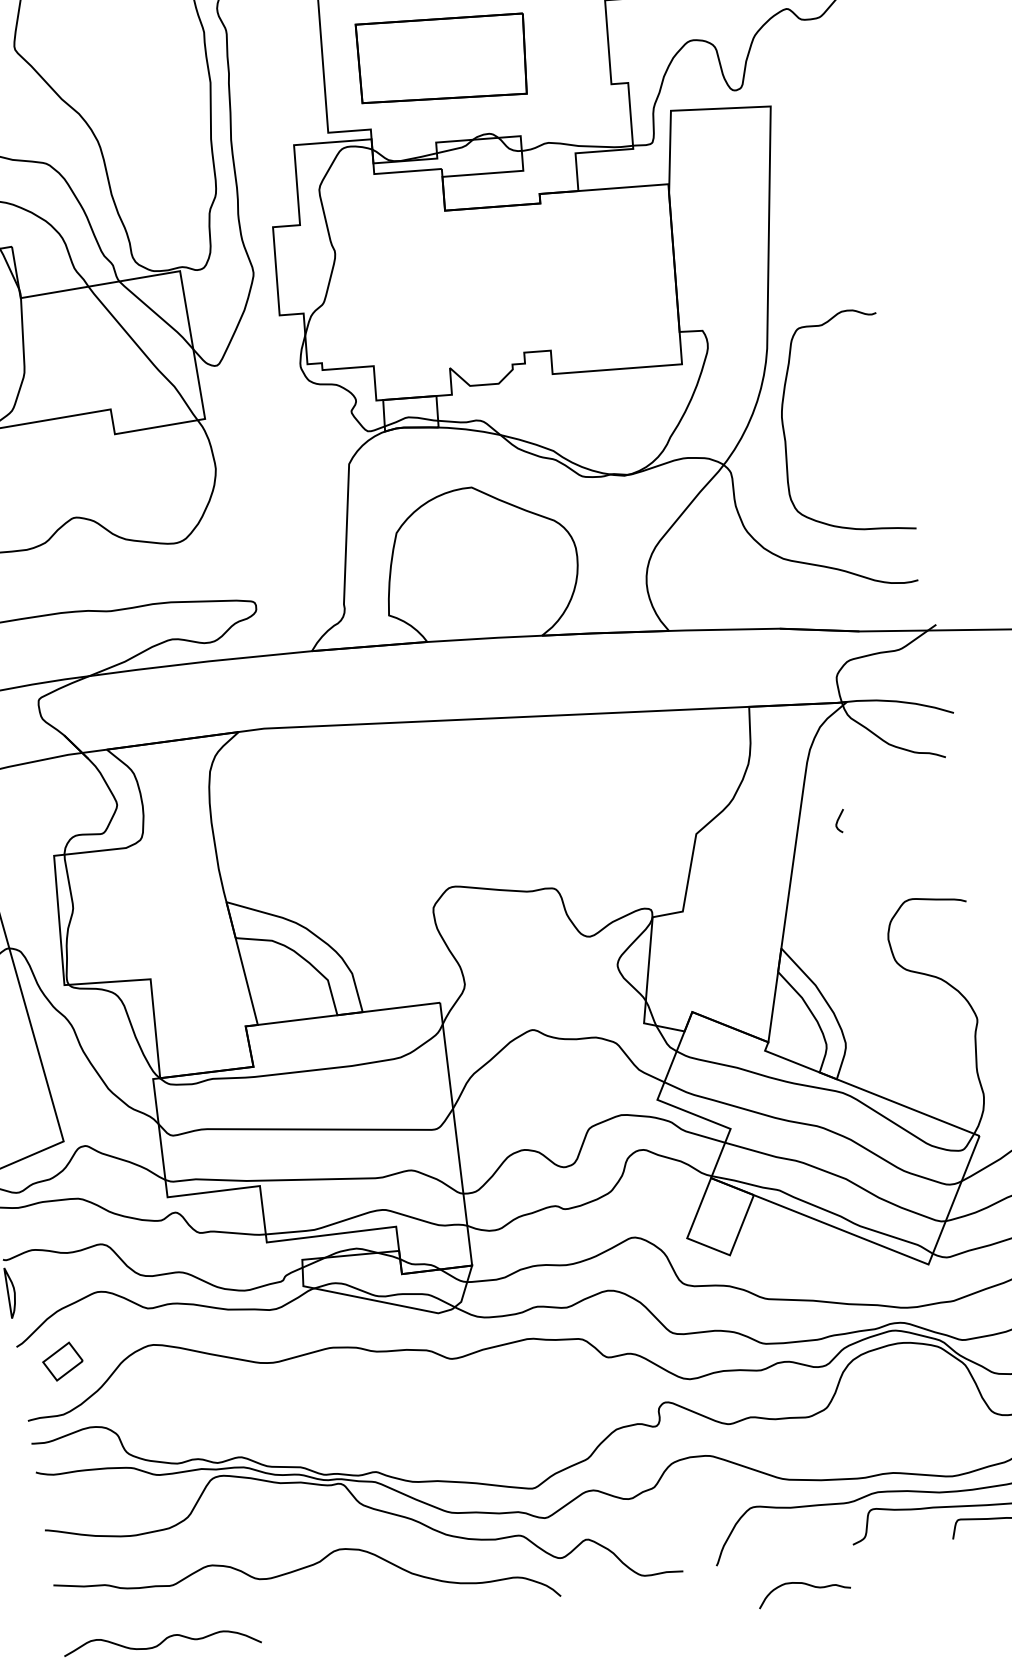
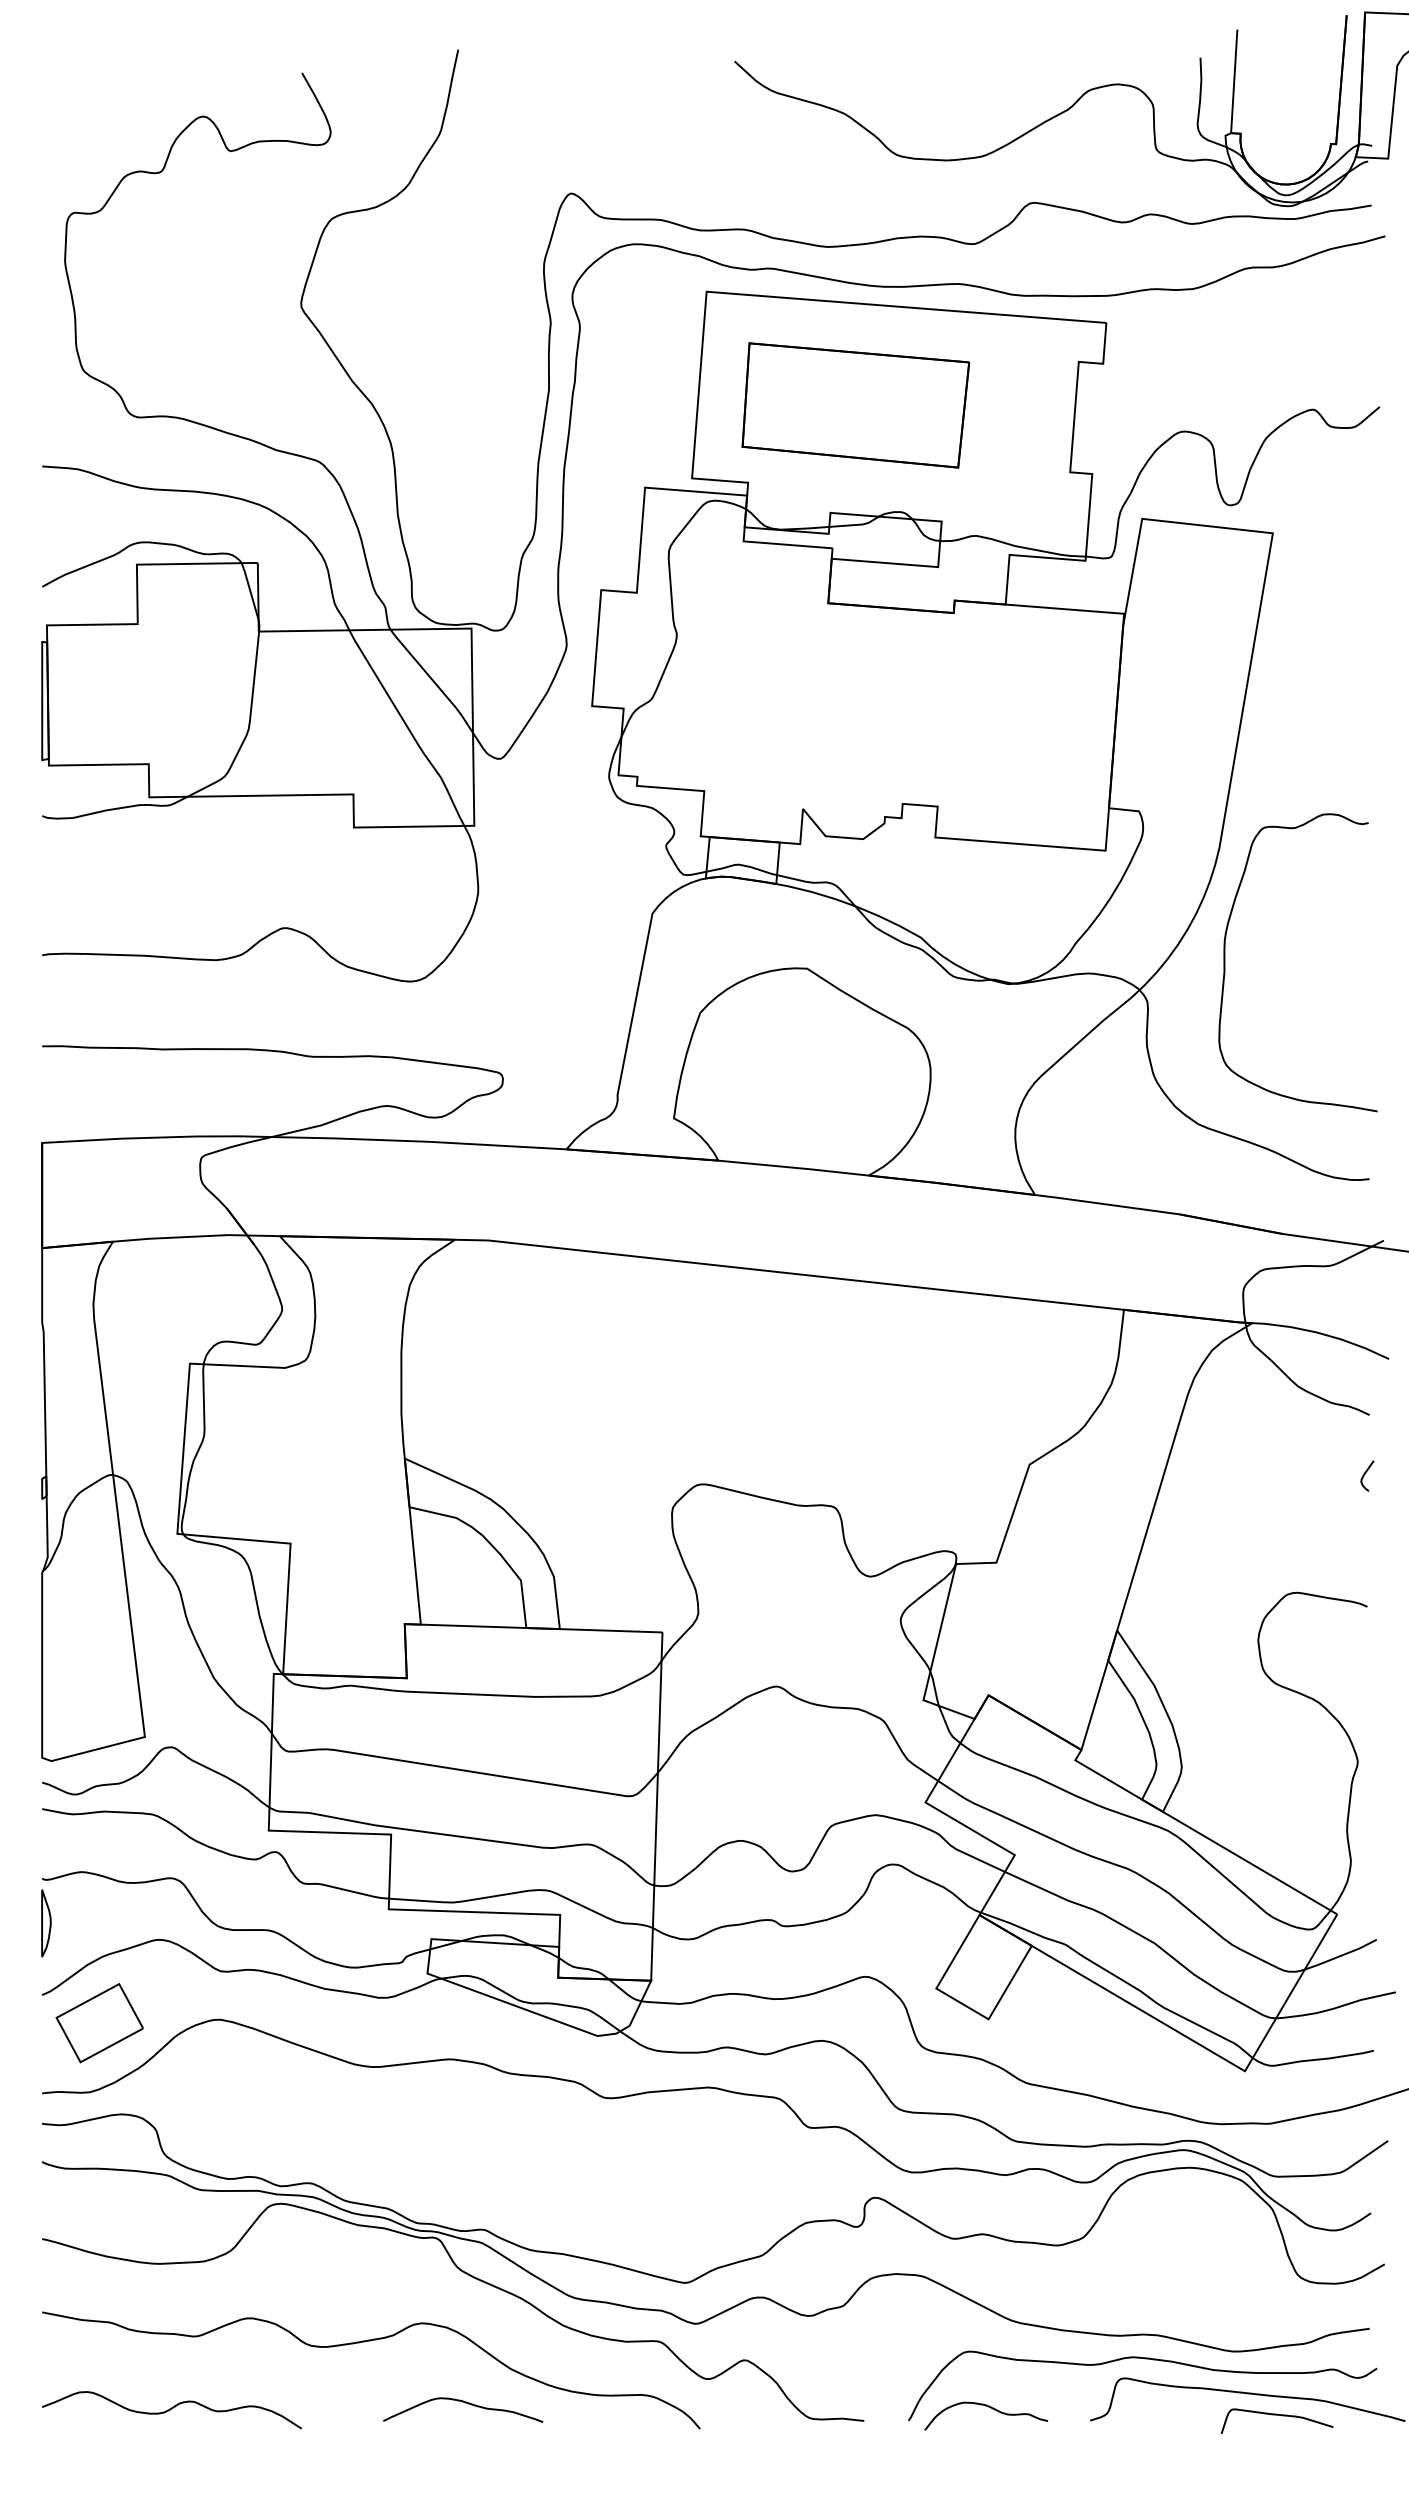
curve: (839, 819) -> (1366, 1473), moved
part: (62, 1361) -> (99, 2023), size x1.67
curve: (806, 1585) -> (990, 2408), moved
curve: (381, 1604) -> (465, 2403), added

